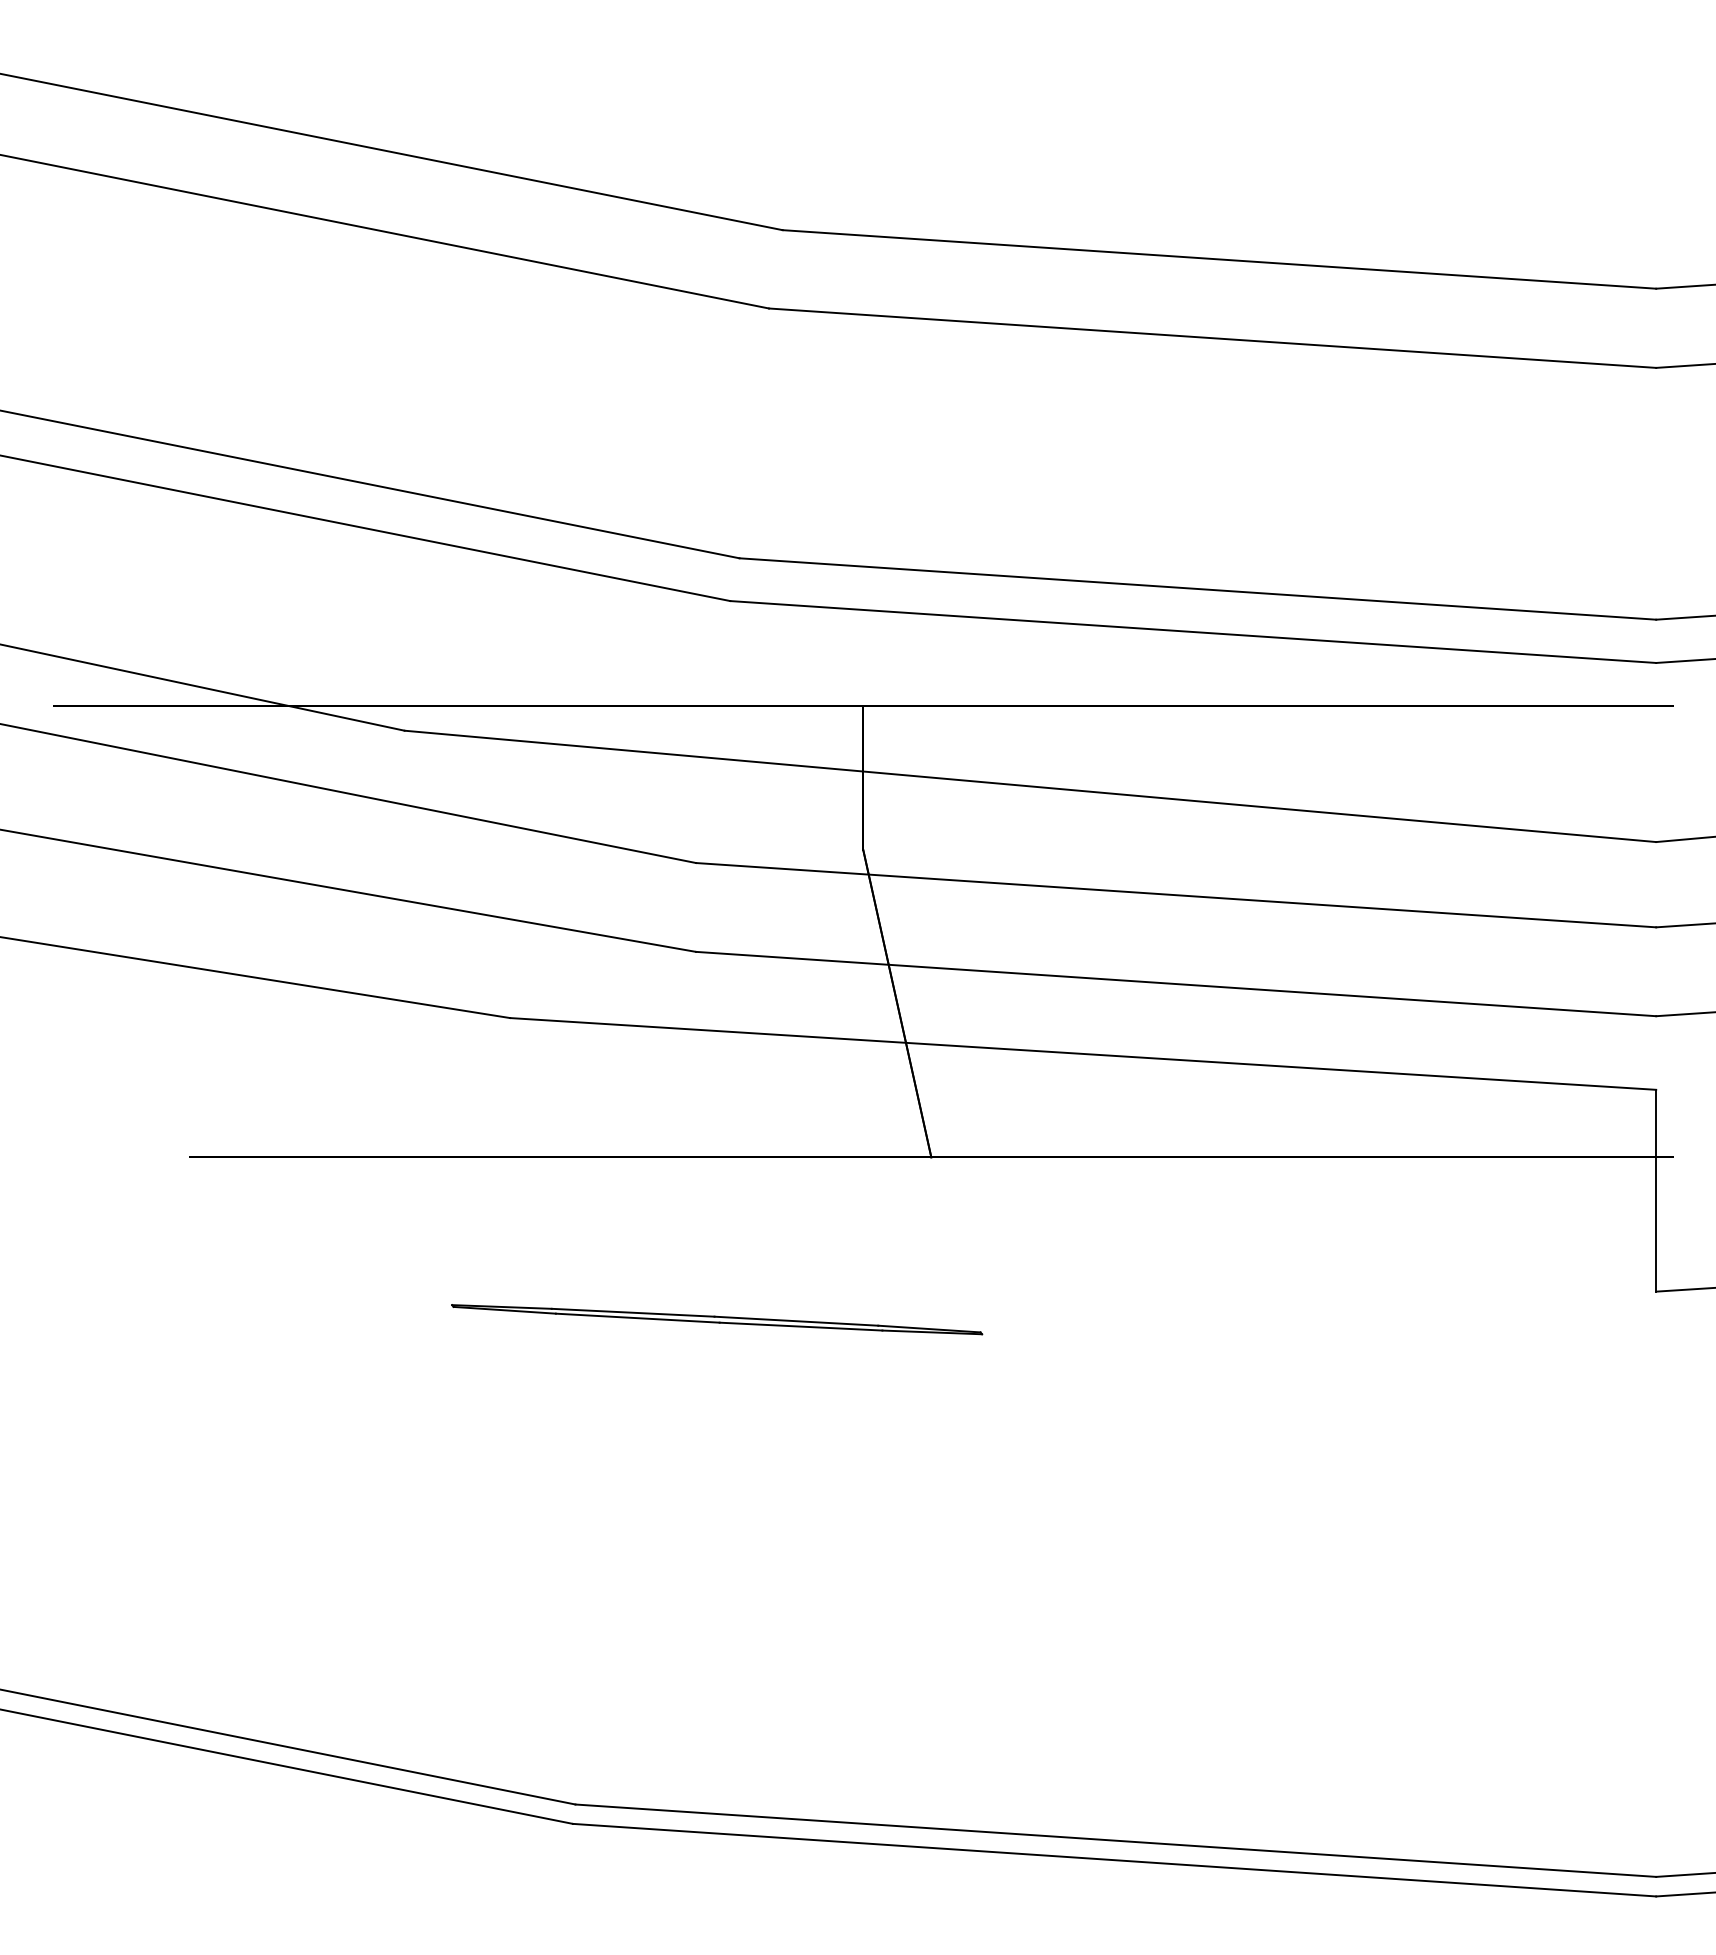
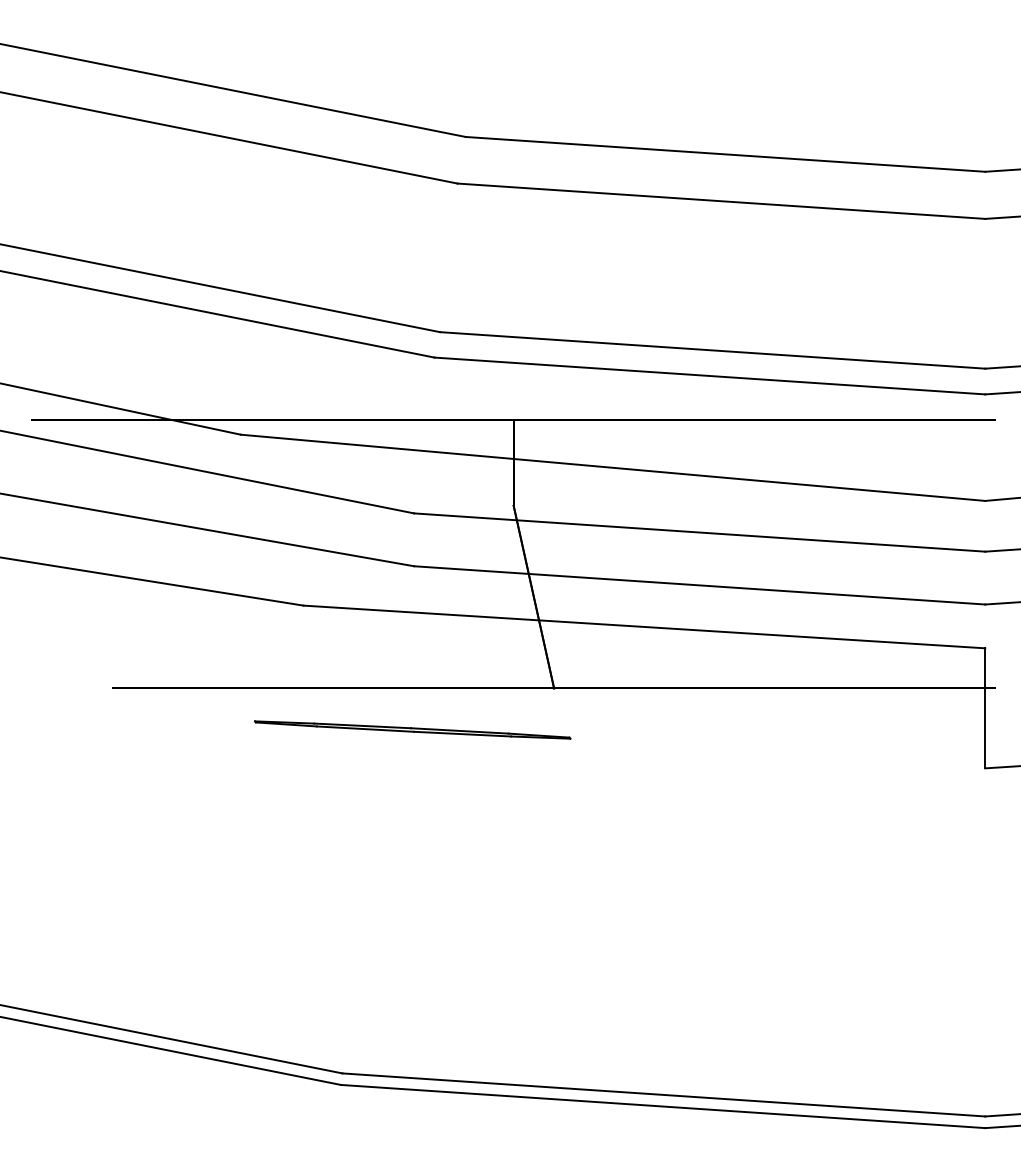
part: (716, 1318) -> (412, 729), moved

